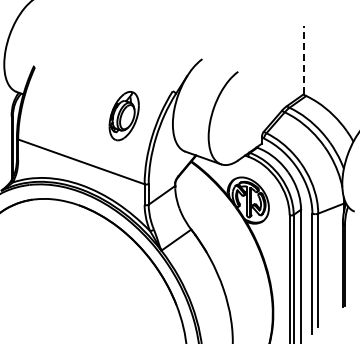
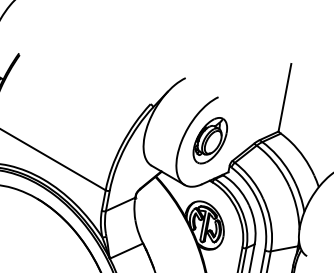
line: (303, 59) -> (284, 97), dashed -> solid
part: (123, 116) -> (209, 140), moved

